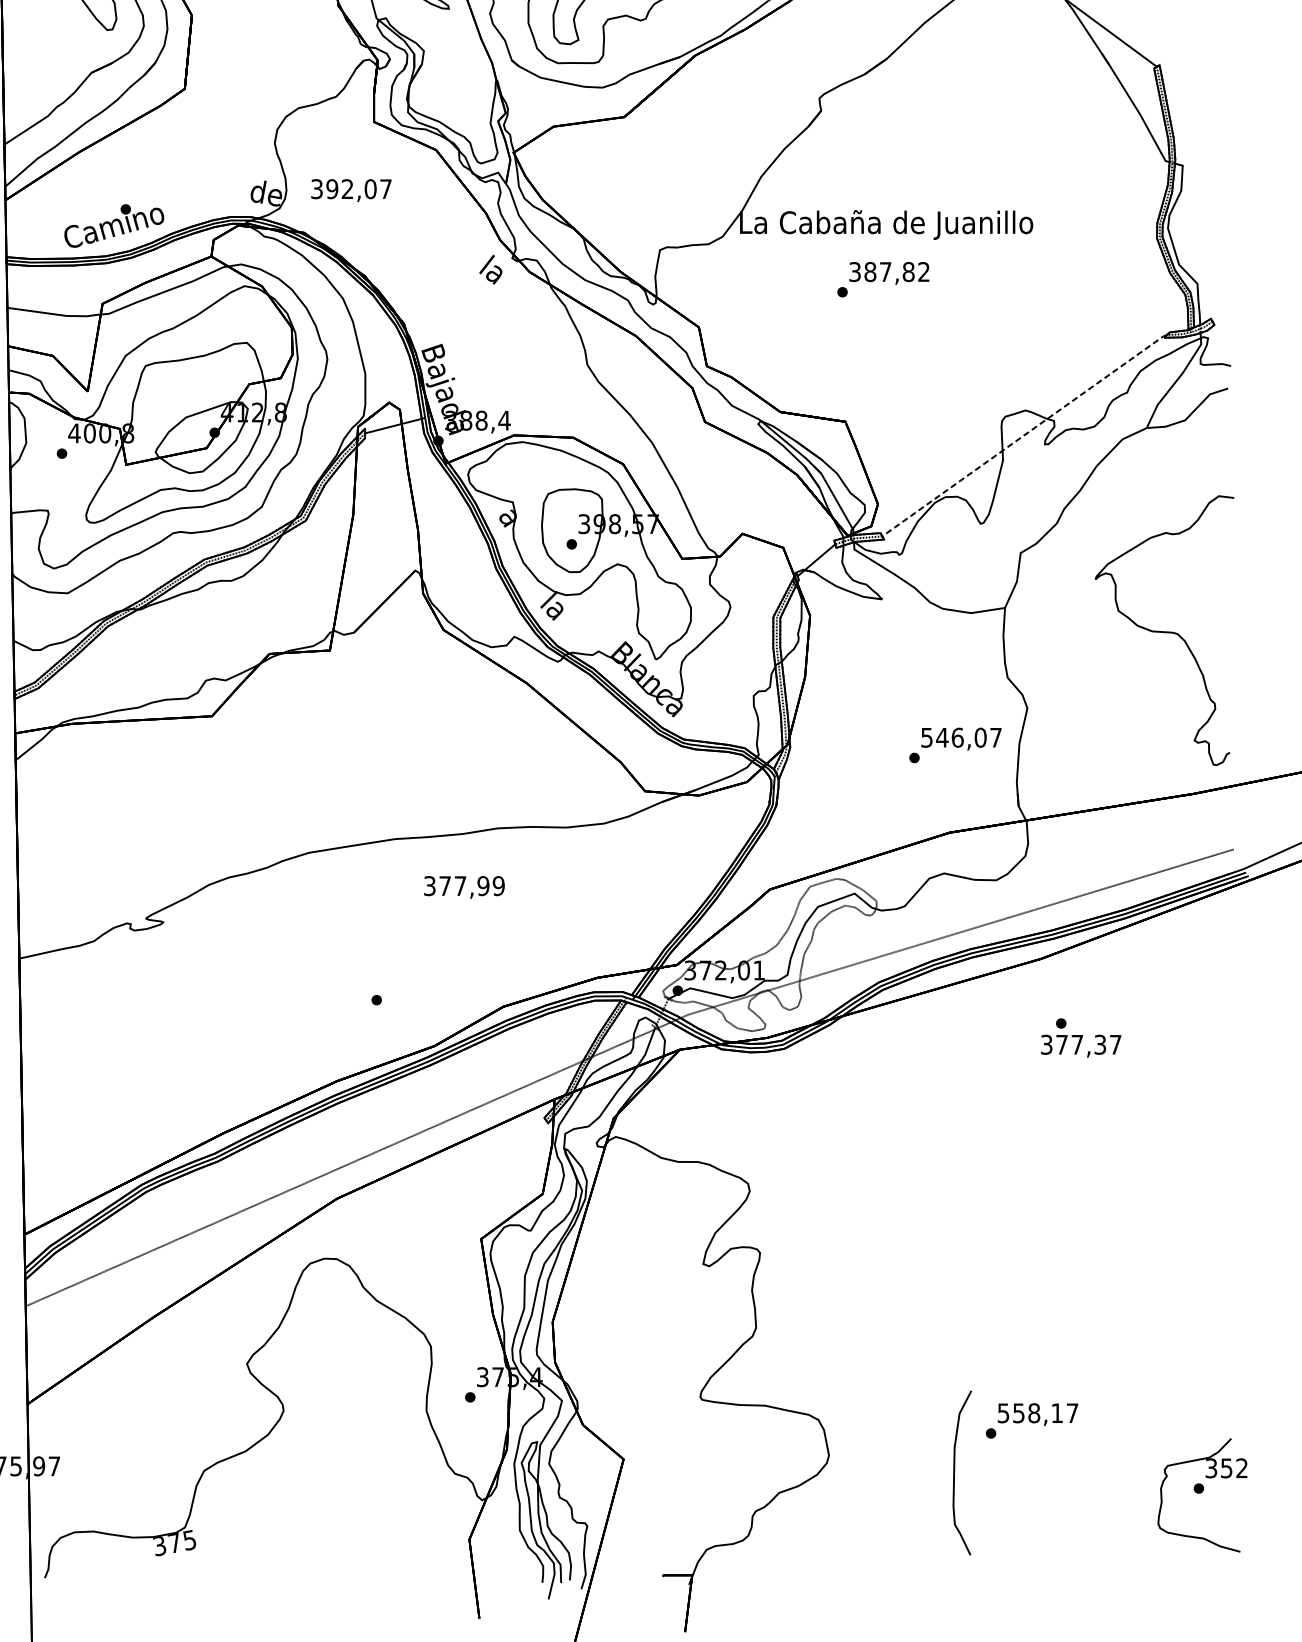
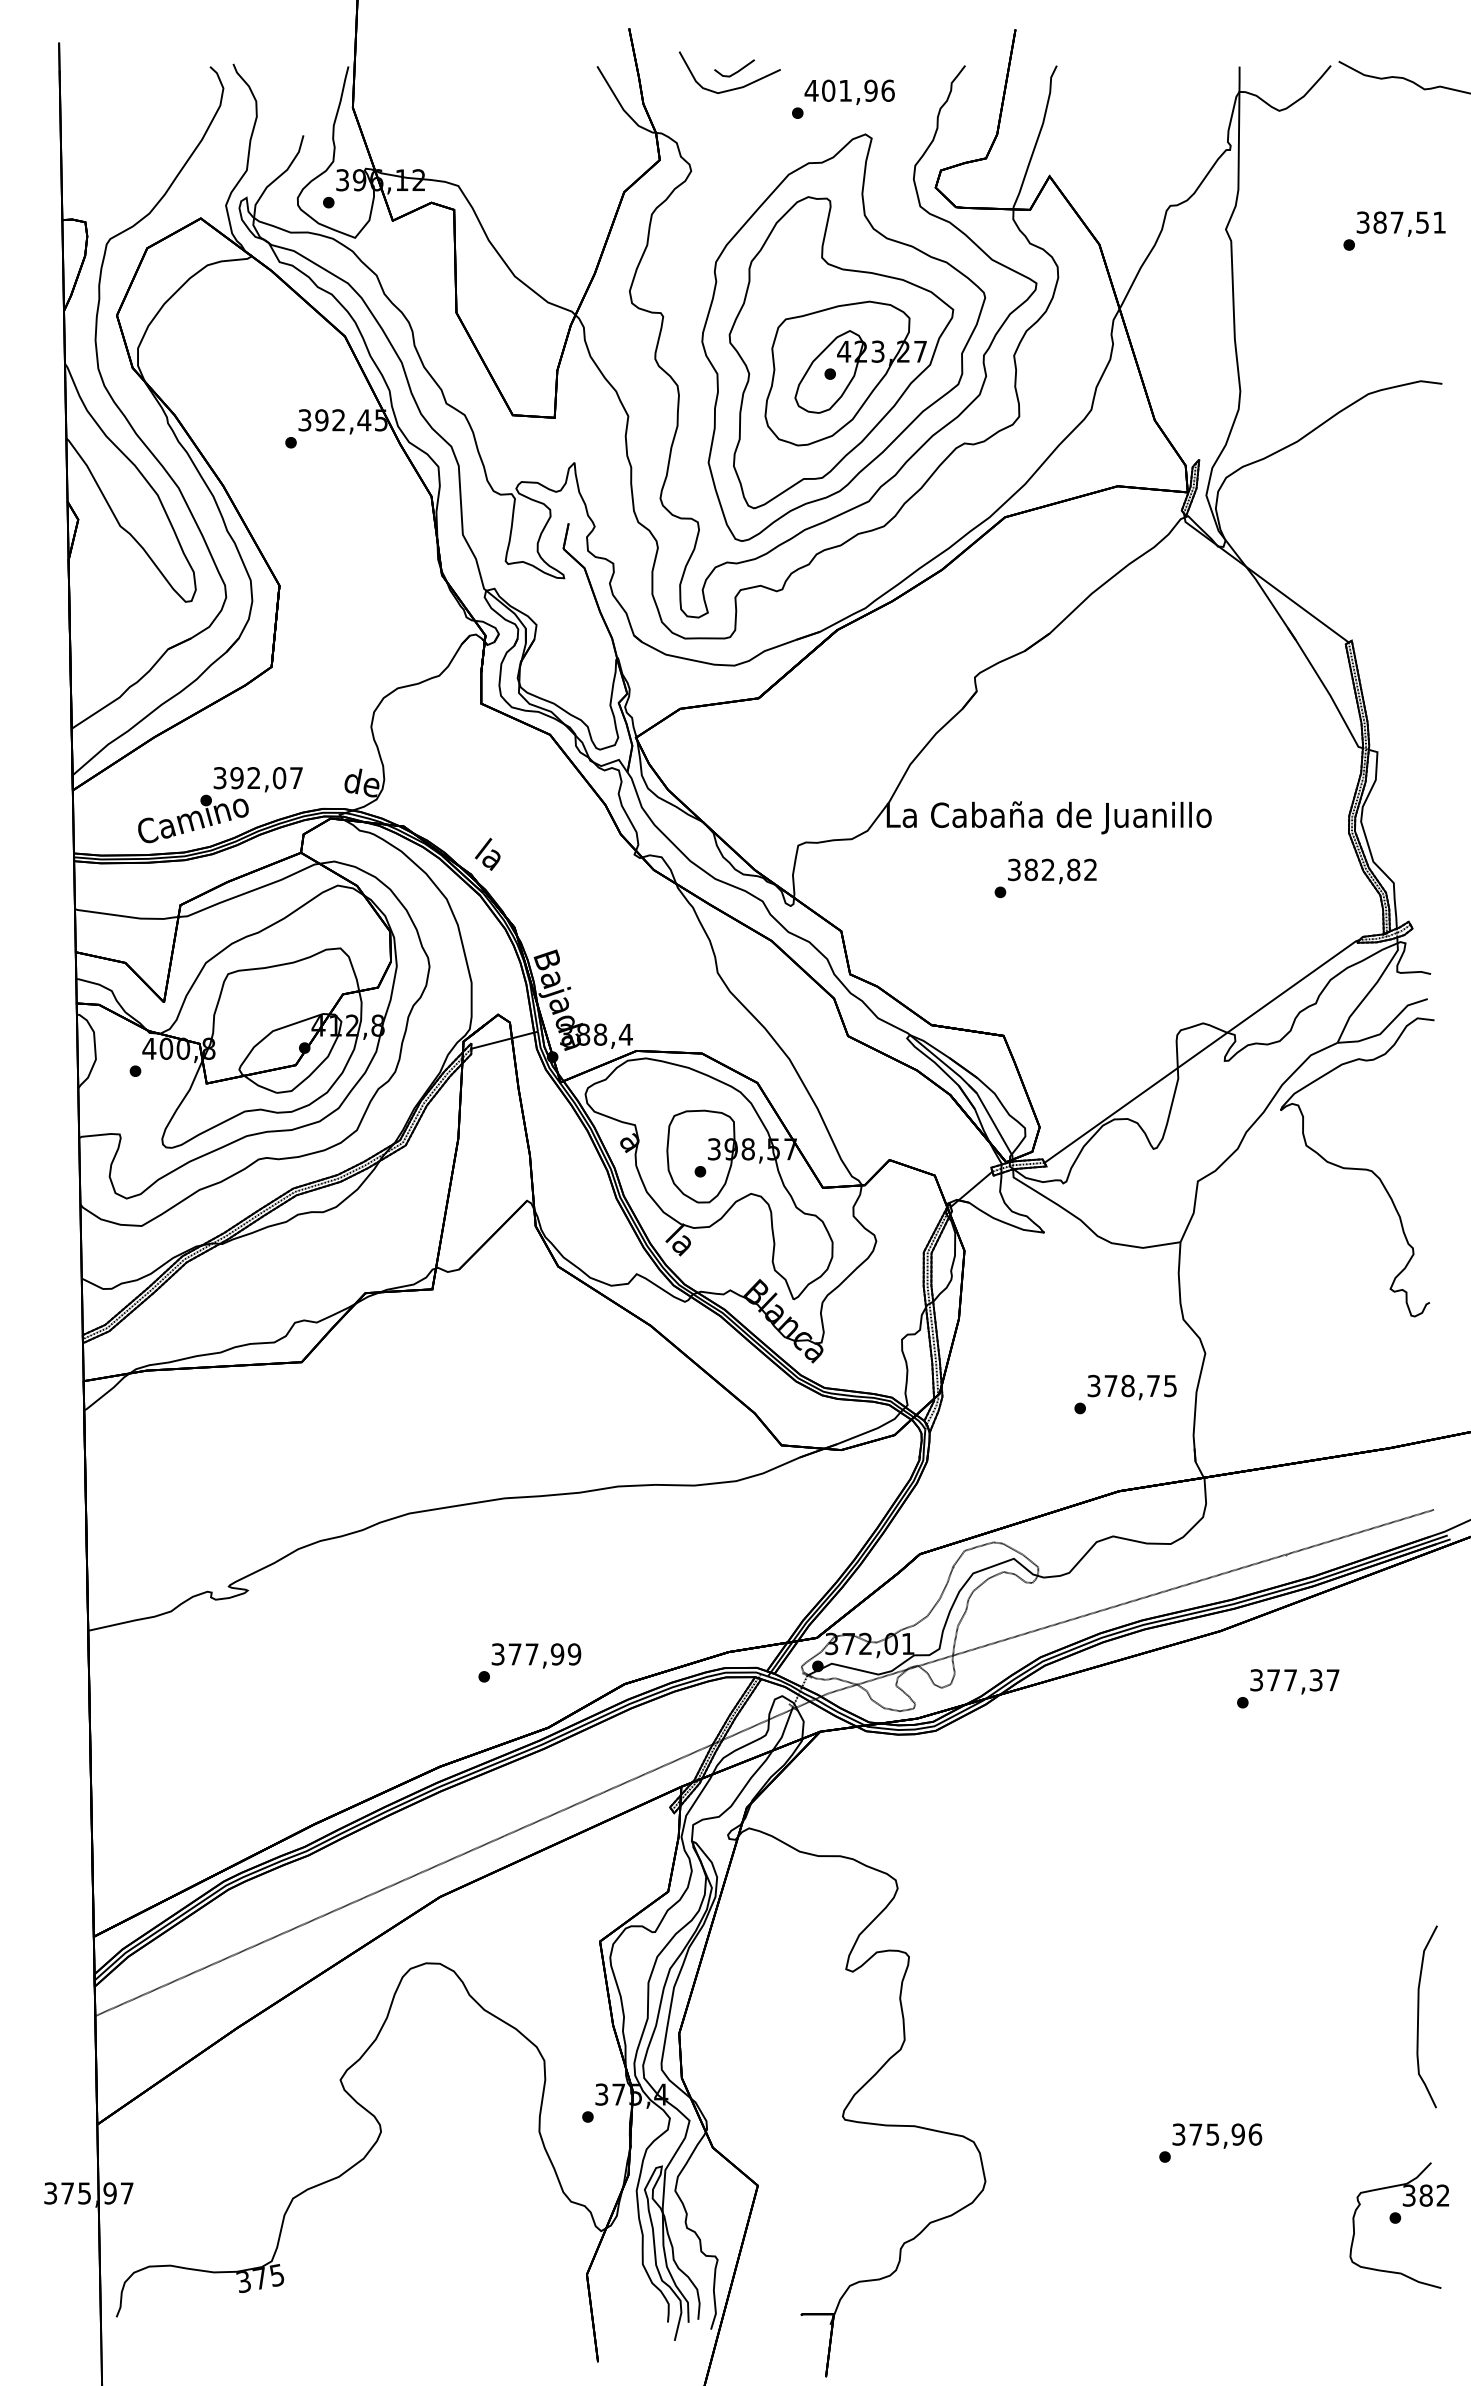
text: (350, 190) -> (257, 779), moved
text: (490, 268) -> (487, 853), moved
text: (885, 271) -> (1047, 869), 387,82 -> 382,82
line: (1024, 434) -> (1202, 1050), dashed -> solid
curve: (1164, 631) -> (1357, 1168), moved
text: (961, 737) -> (1132, 1385), 546,07 -> 378,75
text: (464, 887) -> (536, 1655), moved
text: (1080, 1045) -> (1294, 1681), moved
text: (1038, 1413) -> (1217, 2134), 558,17 -> 375,96
text: (1226, 1468) -> (1425, 2195), 352 -> 382
curve: (955, 1470) -> (1419, 2014), moved

